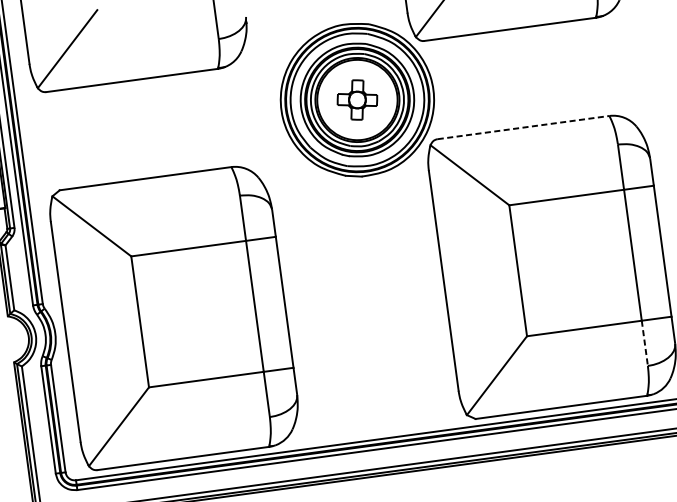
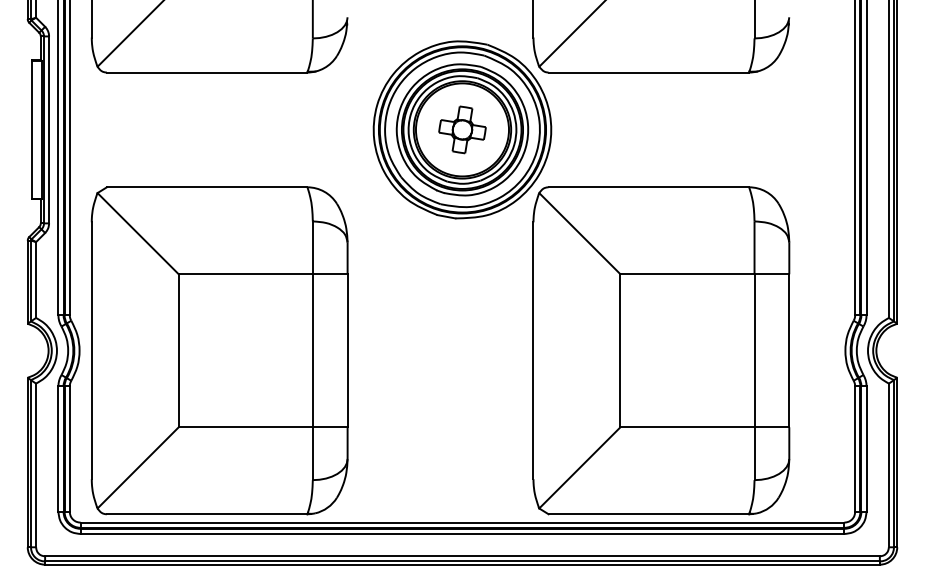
line: (524, 127) -> (649, 187), dashed -> solid
line: (644, 344) -> (754, 454), dashed -> solid

